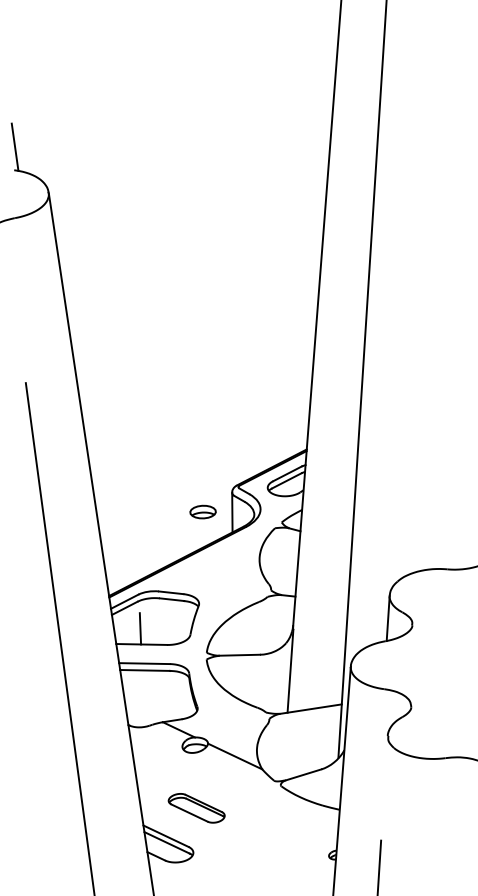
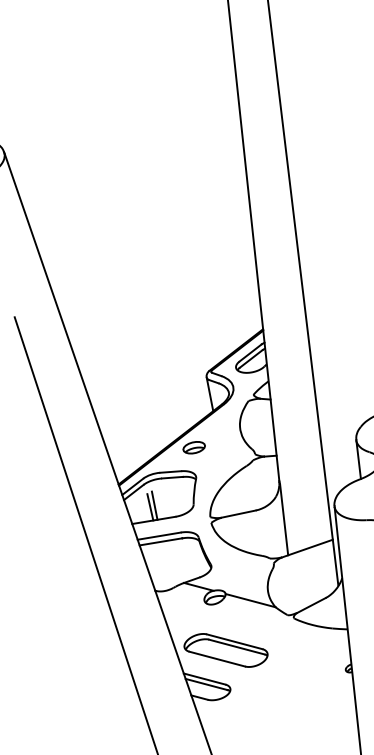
part: (202, 511) -> (193, 447), moved
line: (145, 627) -> (154, 505), added
part: (196, 808) -> (226, 650), size x1.67

